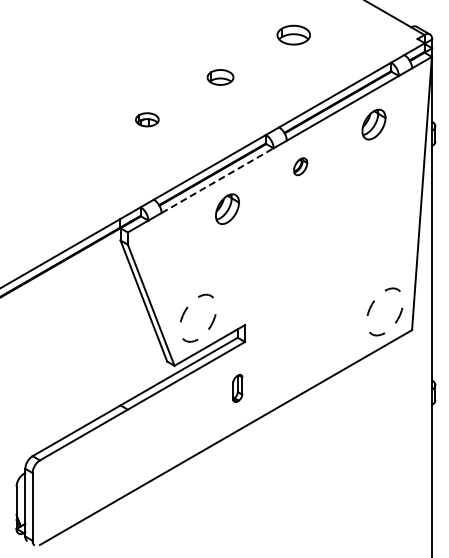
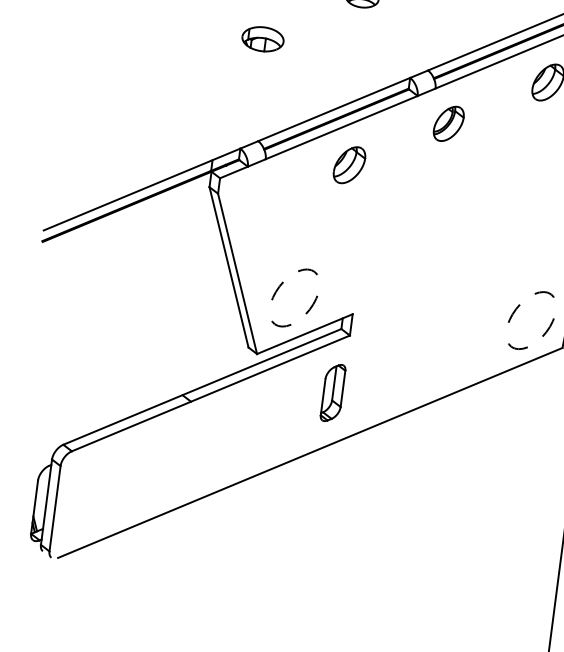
part: (147, 119) -> (263, 39), size x1.43
part: (300, 166) -> (448, 123), size x1.67
line: (217, 180) -> (341, 127), dashed -> solid
part: (237, 388) -> (332, 392), size x1.67

